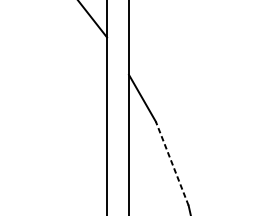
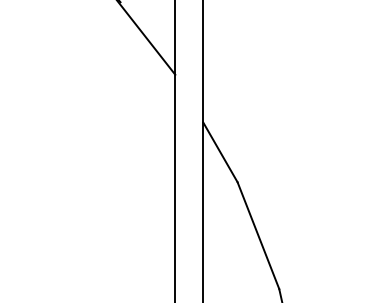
line: (172, 163) -> (258, 235), dashed -> solid

